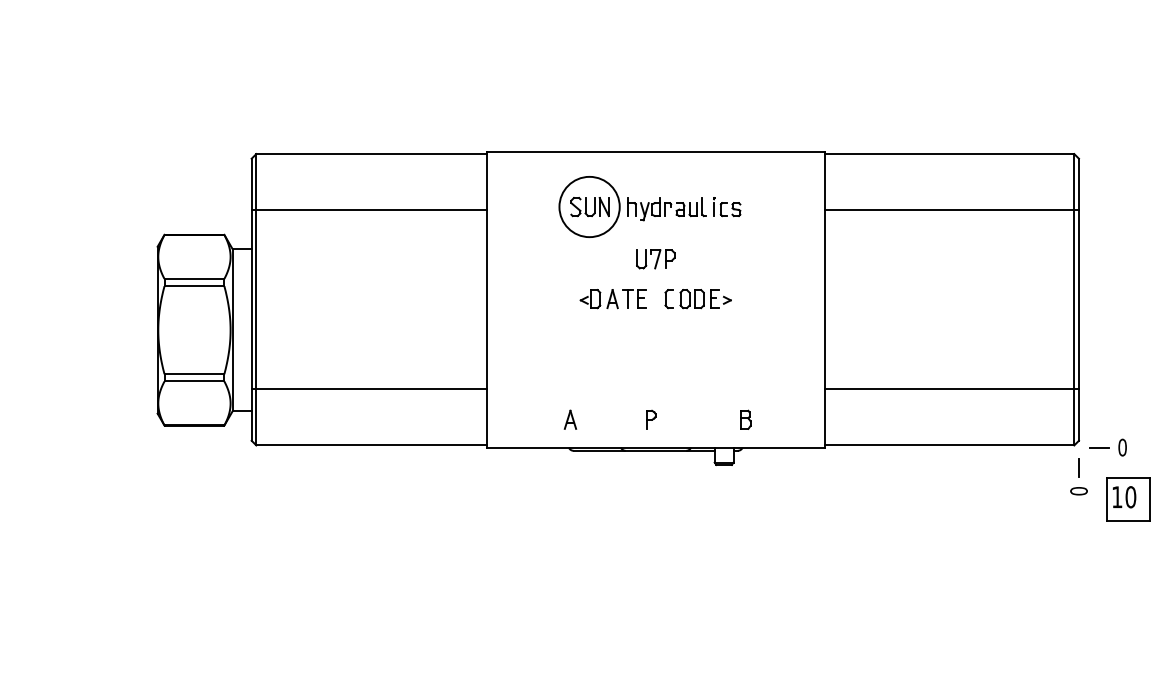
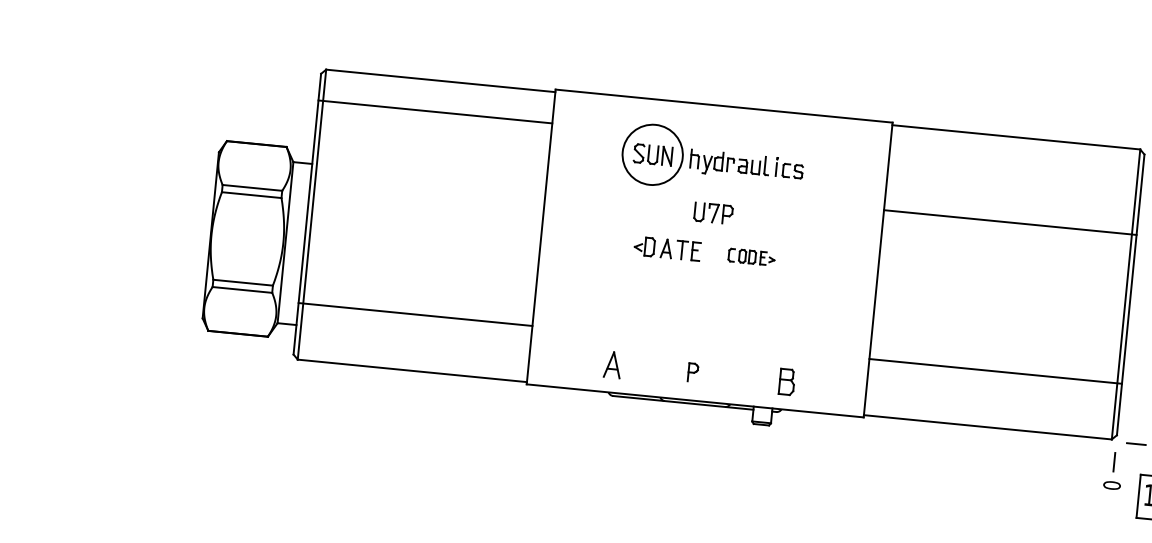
line: (368, 210) -> (434, 111), moved
line: (951, 210) -> (1009, 222), moved
part: (697, 299) -> (751, 257), size x0.7
part: (570, 419) -> (612, 364), size x1.4
part: (745, 419) -> (787, 381), size x1.4

